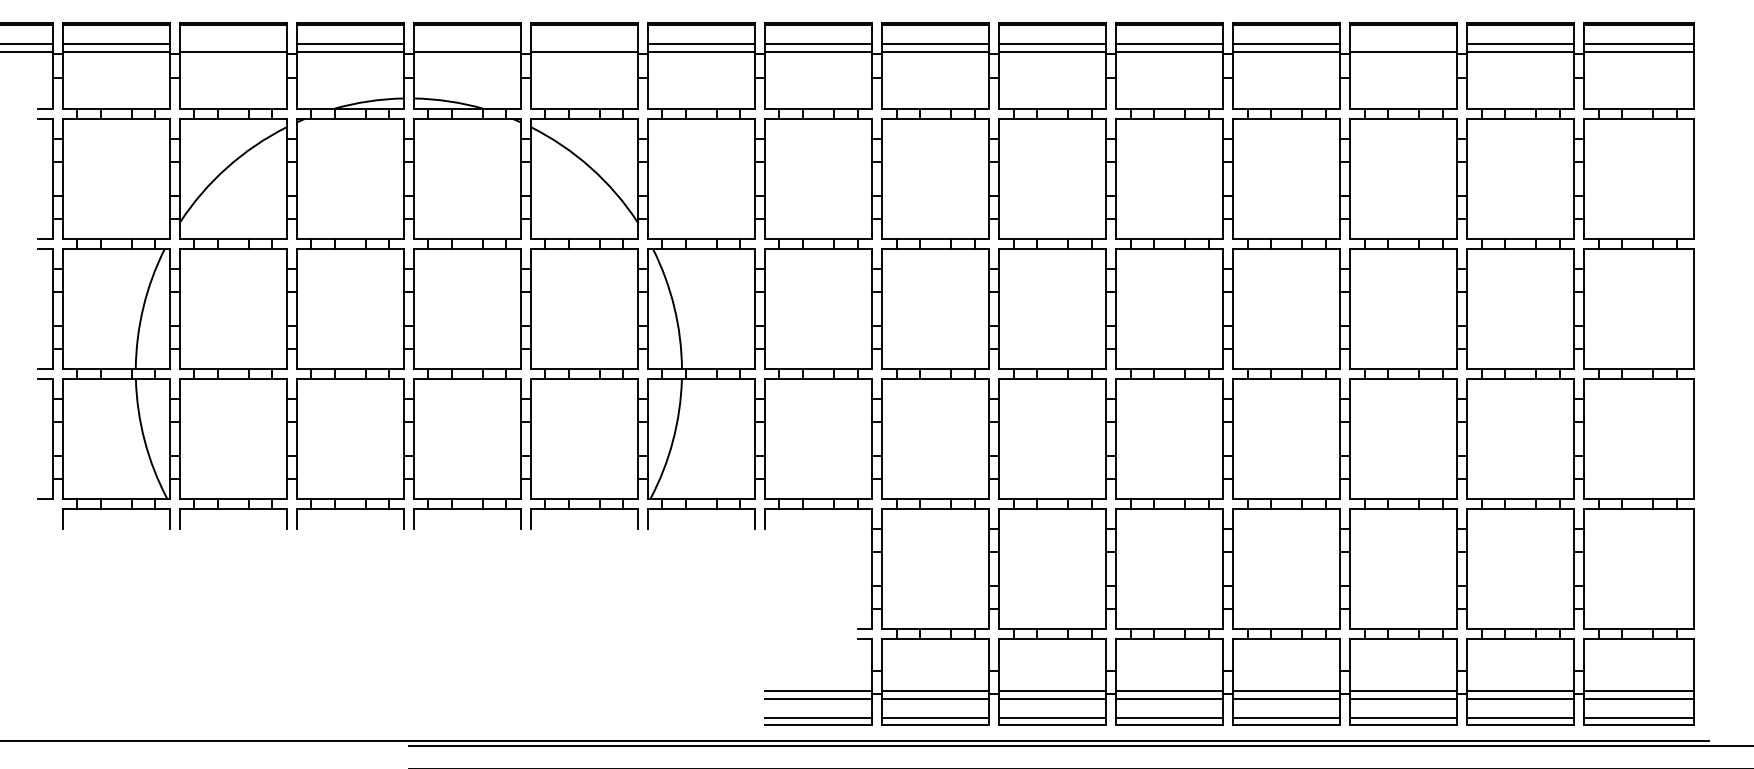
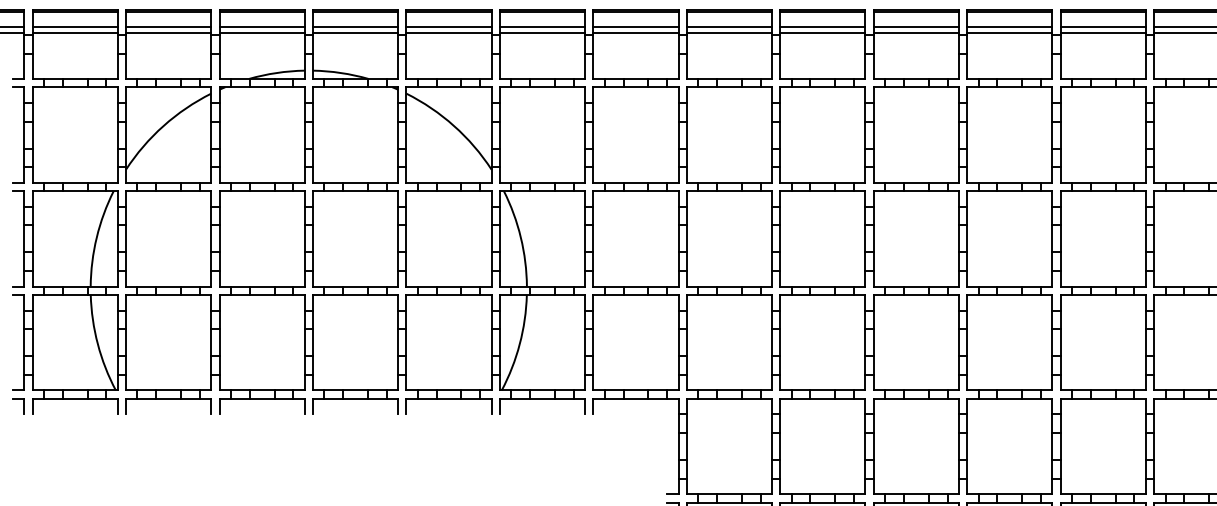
line: (233, 43) -> (168, 26), added
line: (467, 43) -> (355, 26), added
line: (584, 43) -> (449, 26), added
line: (1403, 43) -> (1103, 26), added
part: (52, 518) -> (24, 406), added

